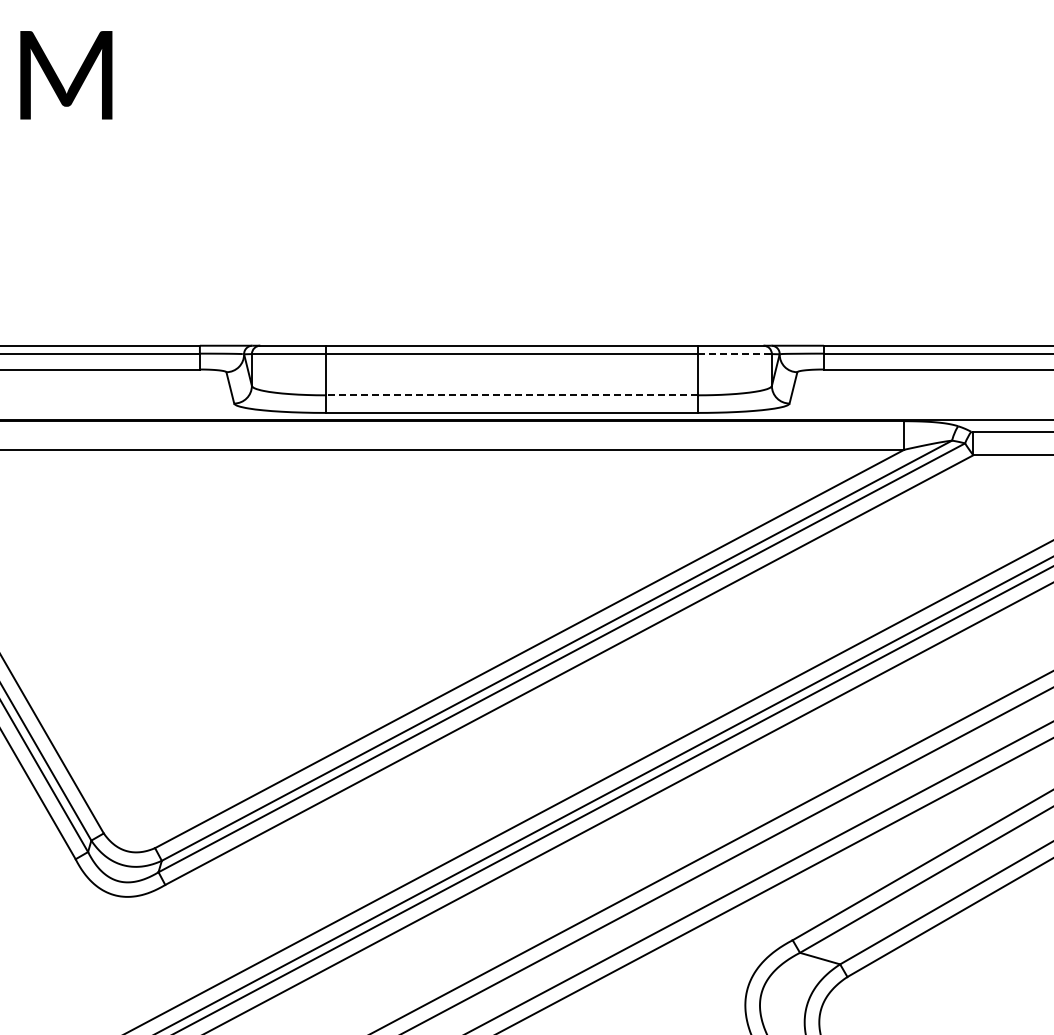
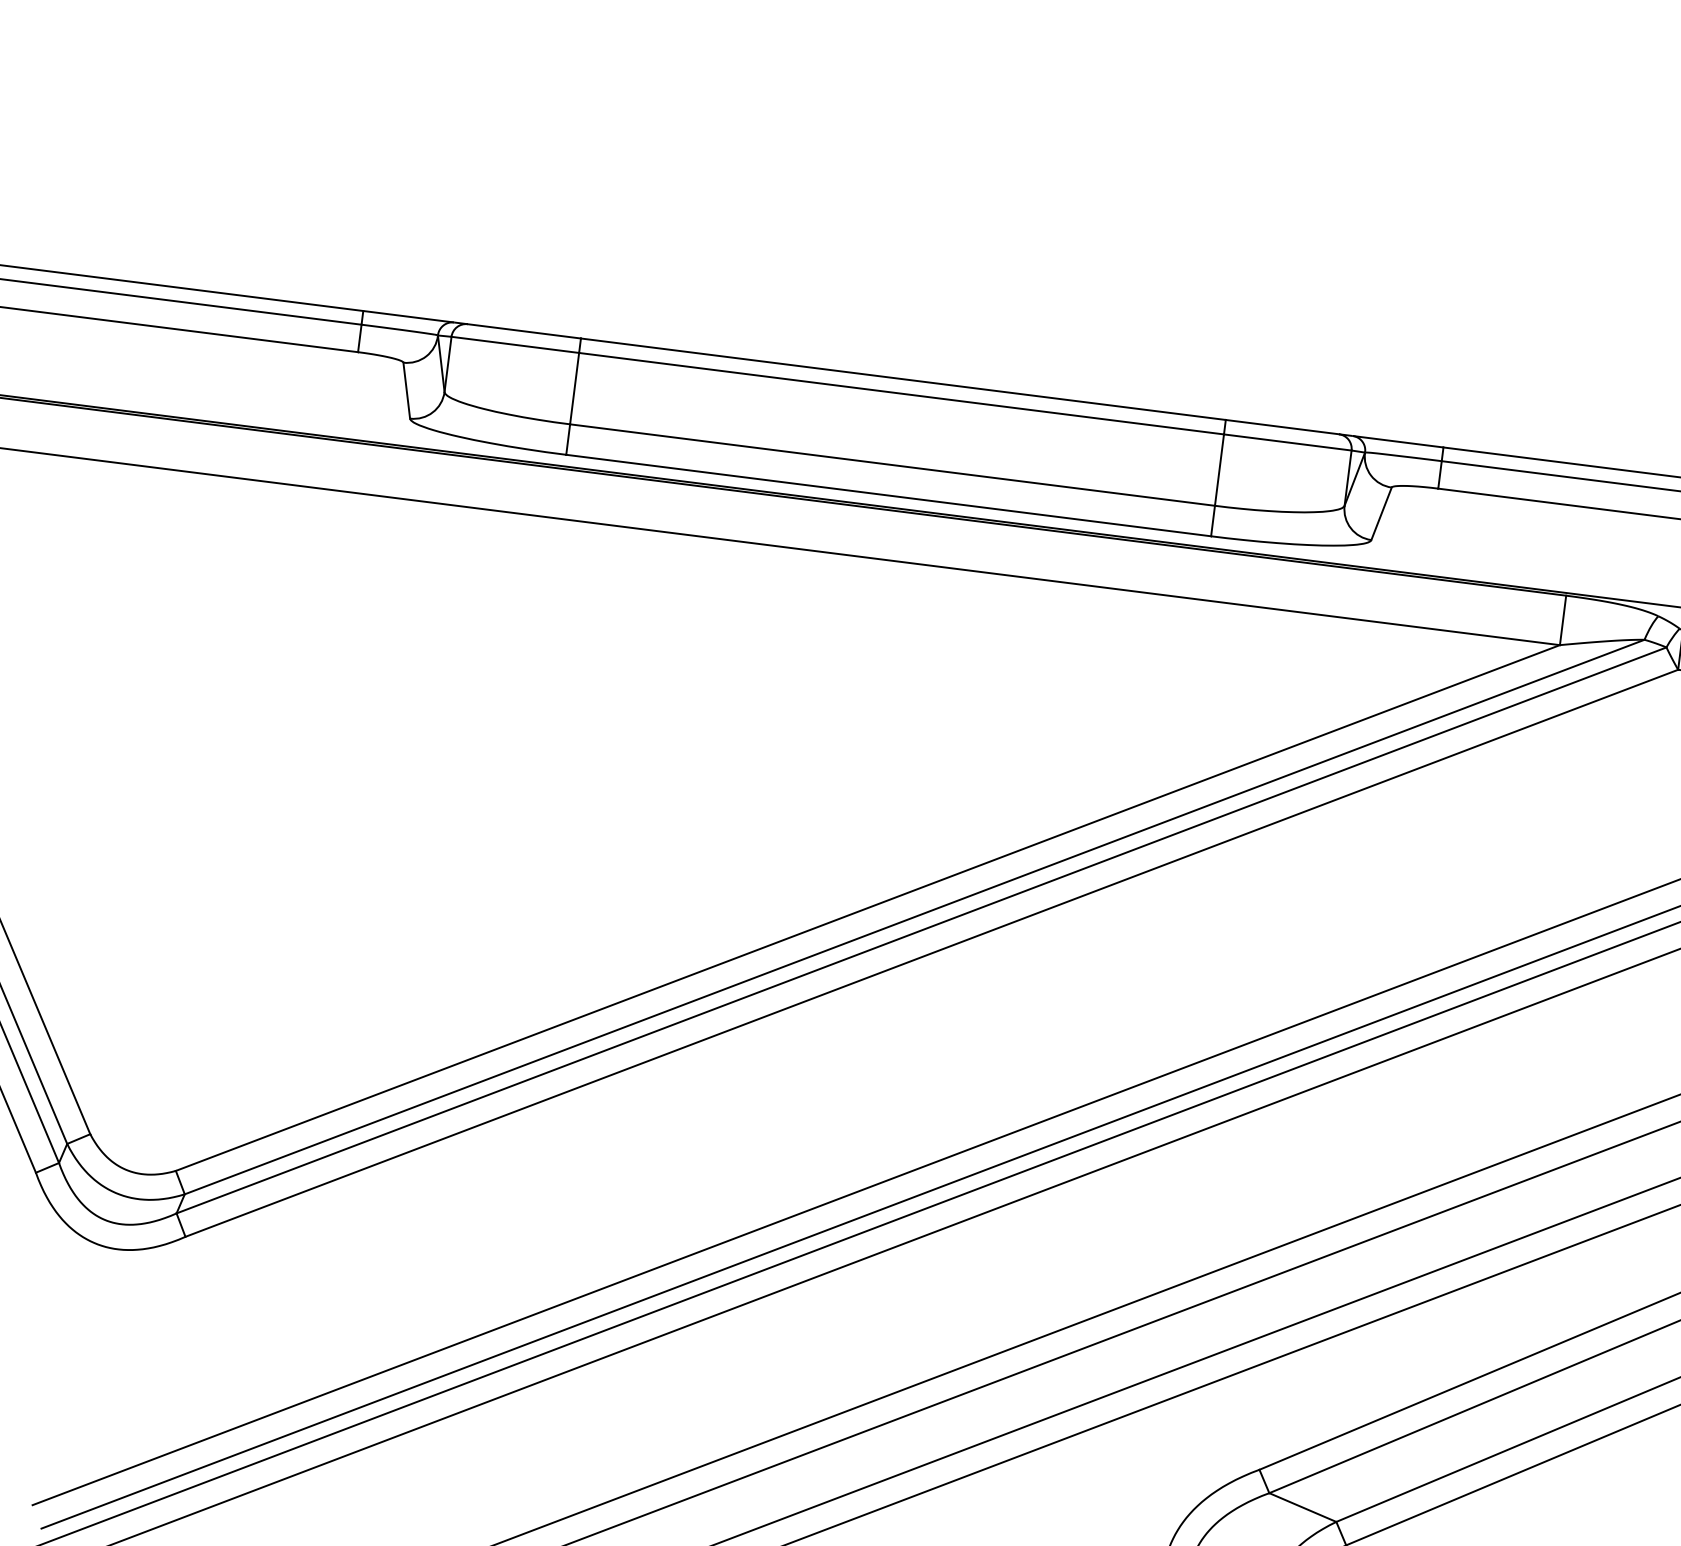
line: (735, 354) -> (1288, 443), dashed -> solid
line: (511, 395) -> (891, 465), dashed -> solid

